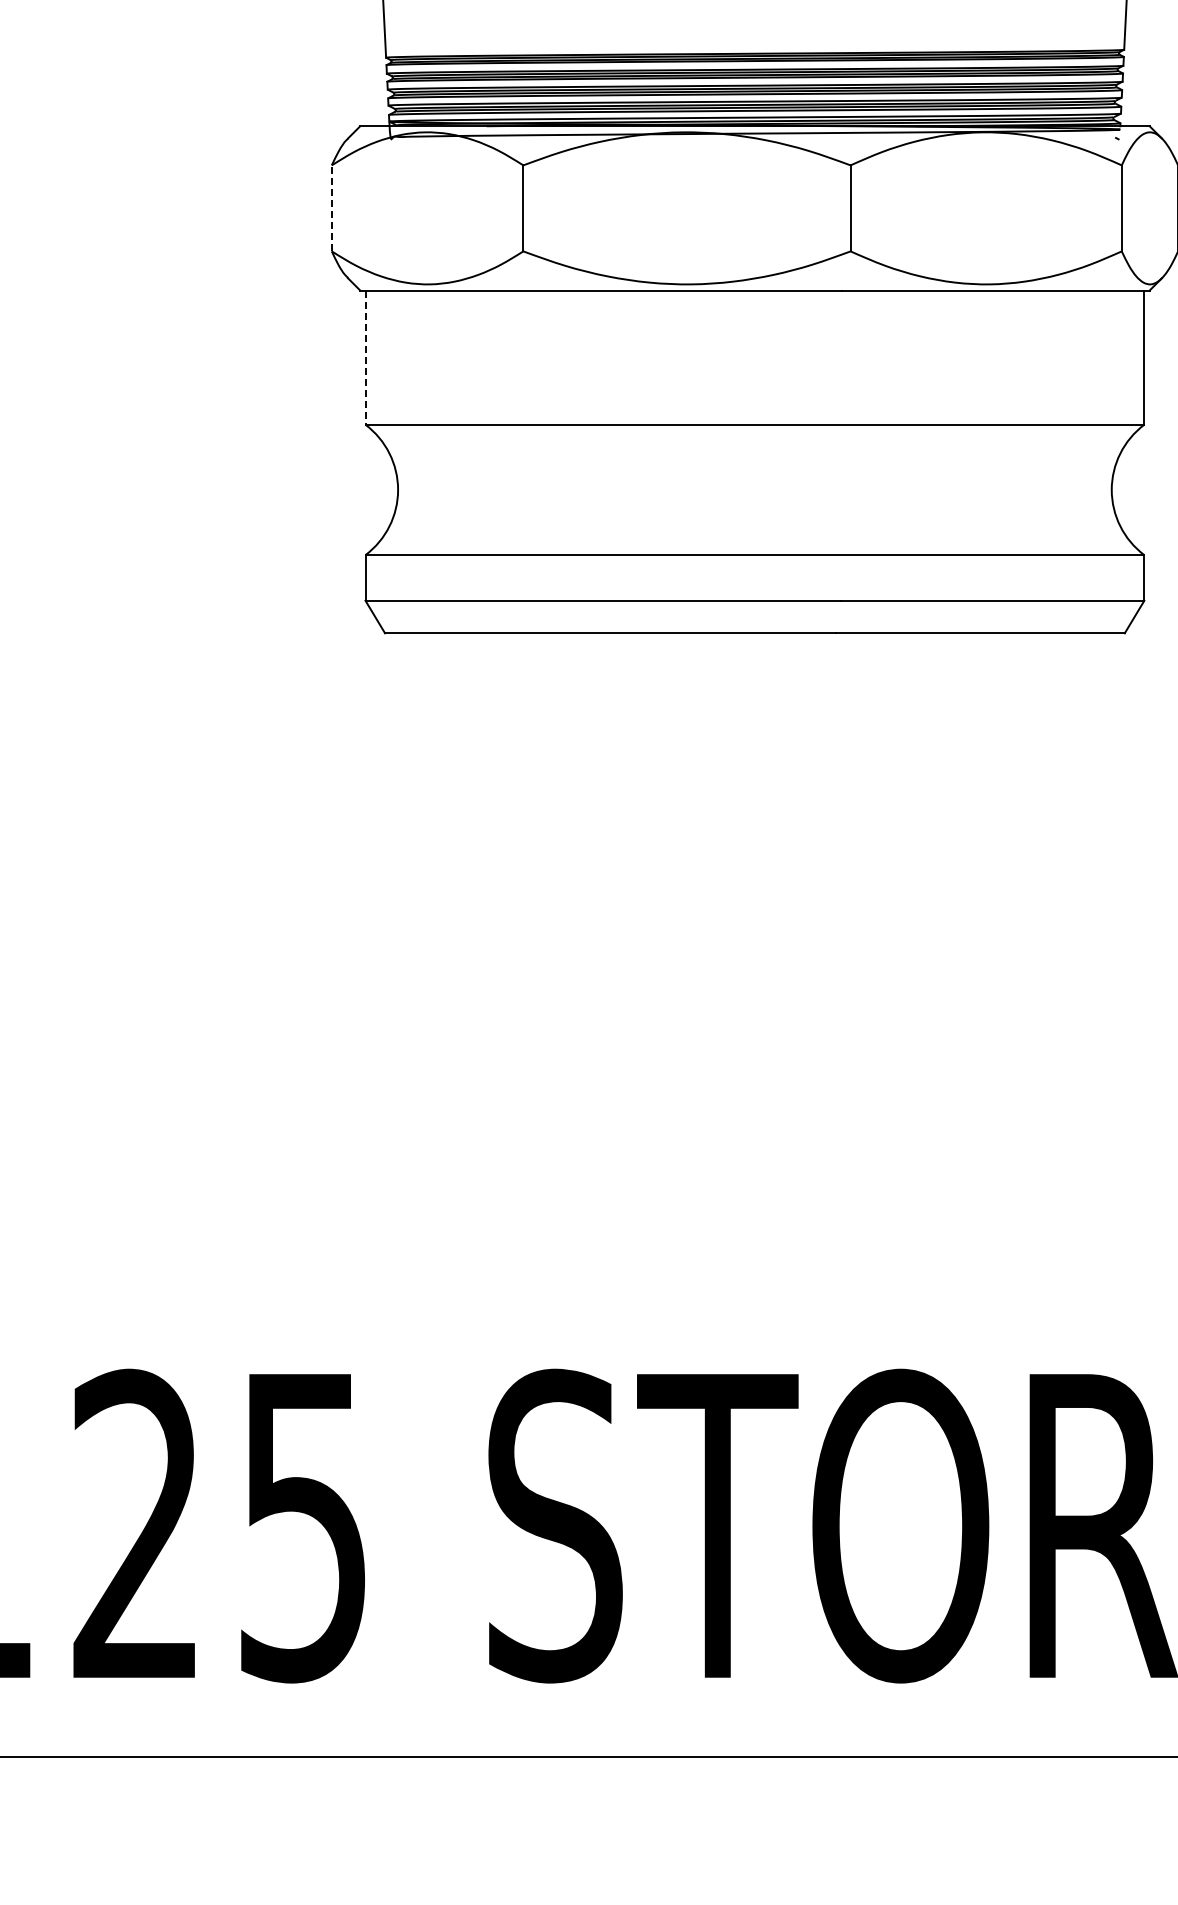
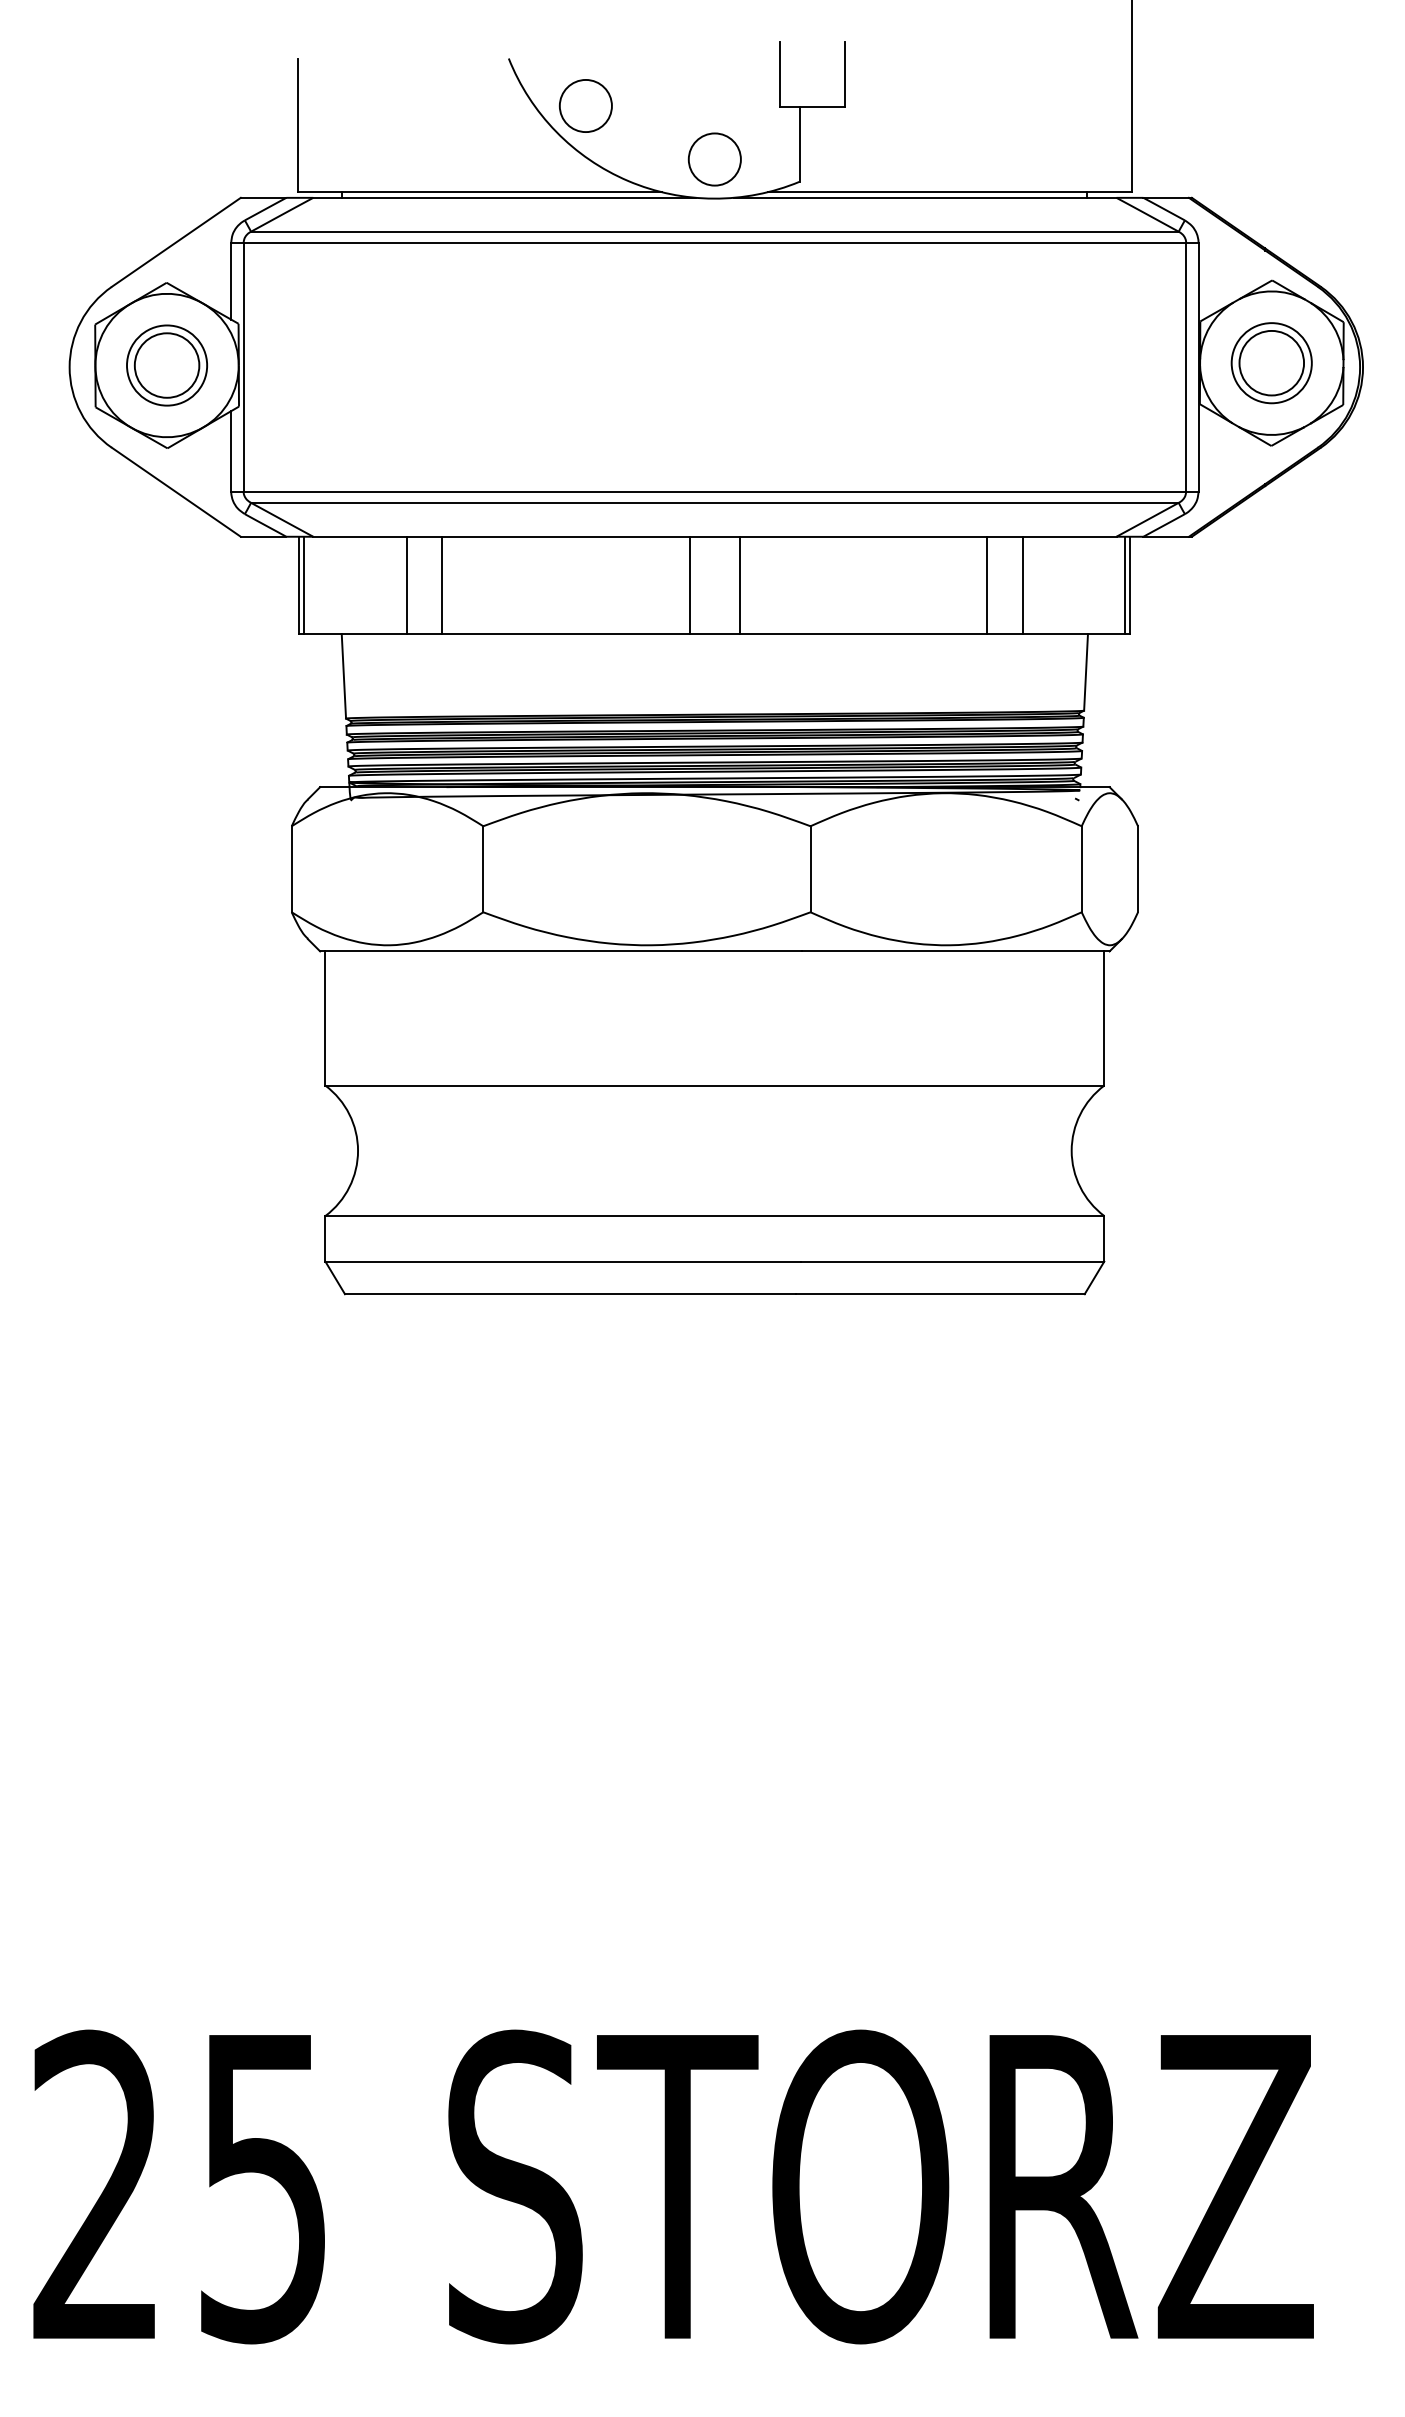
line: (331, 207) -> (291, 868), dashed -> solid
line: (365, 358) -> (325, 1019), dashed -> solid

